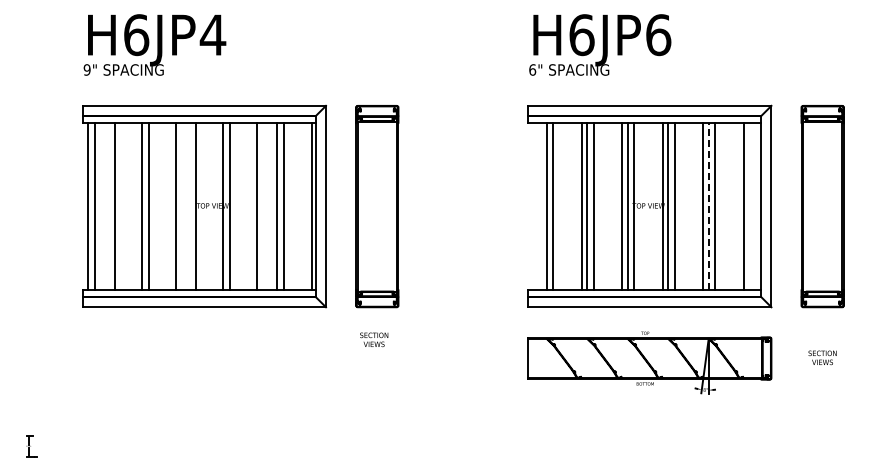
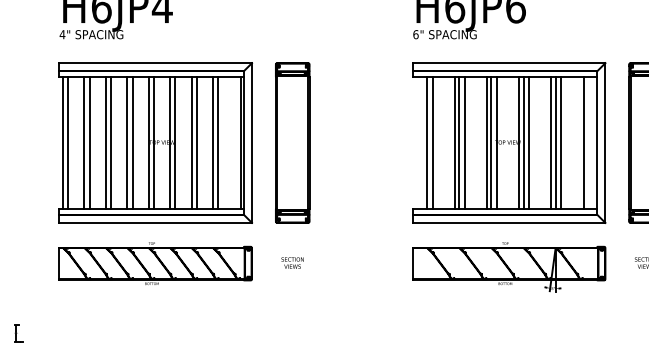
text: (86, 69) -> (61, 34), 9" -> 4"
line: (121, 206) -> (89, 142), added
line: (168, 206) -> (127, 142), added
line: (202, 206) -> (154, 142), added
line: (249, 206) -> (191, 142), added
line: (708, 206) -> (555, 142), dashed -> solid
text: (374, 339) -> (292, 262), moved
part: (204, 358) -> (155, 263), added

